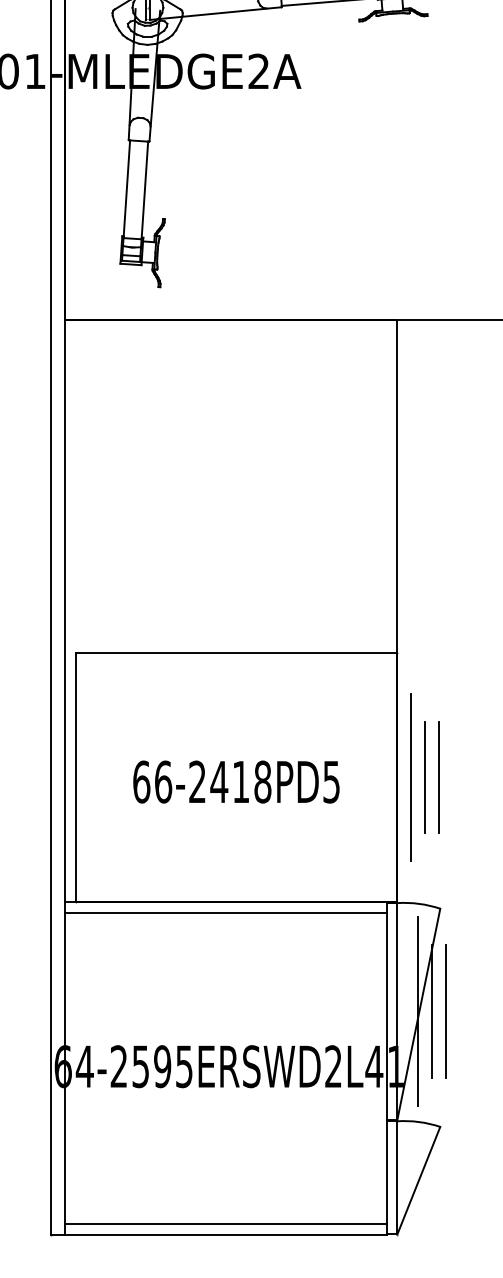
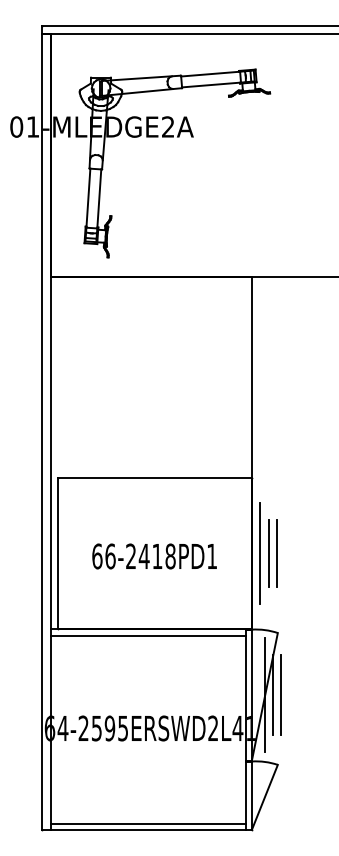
text: (330, 782) -> (211, 556), 66-2418PD5 -> 66-2418PD1

